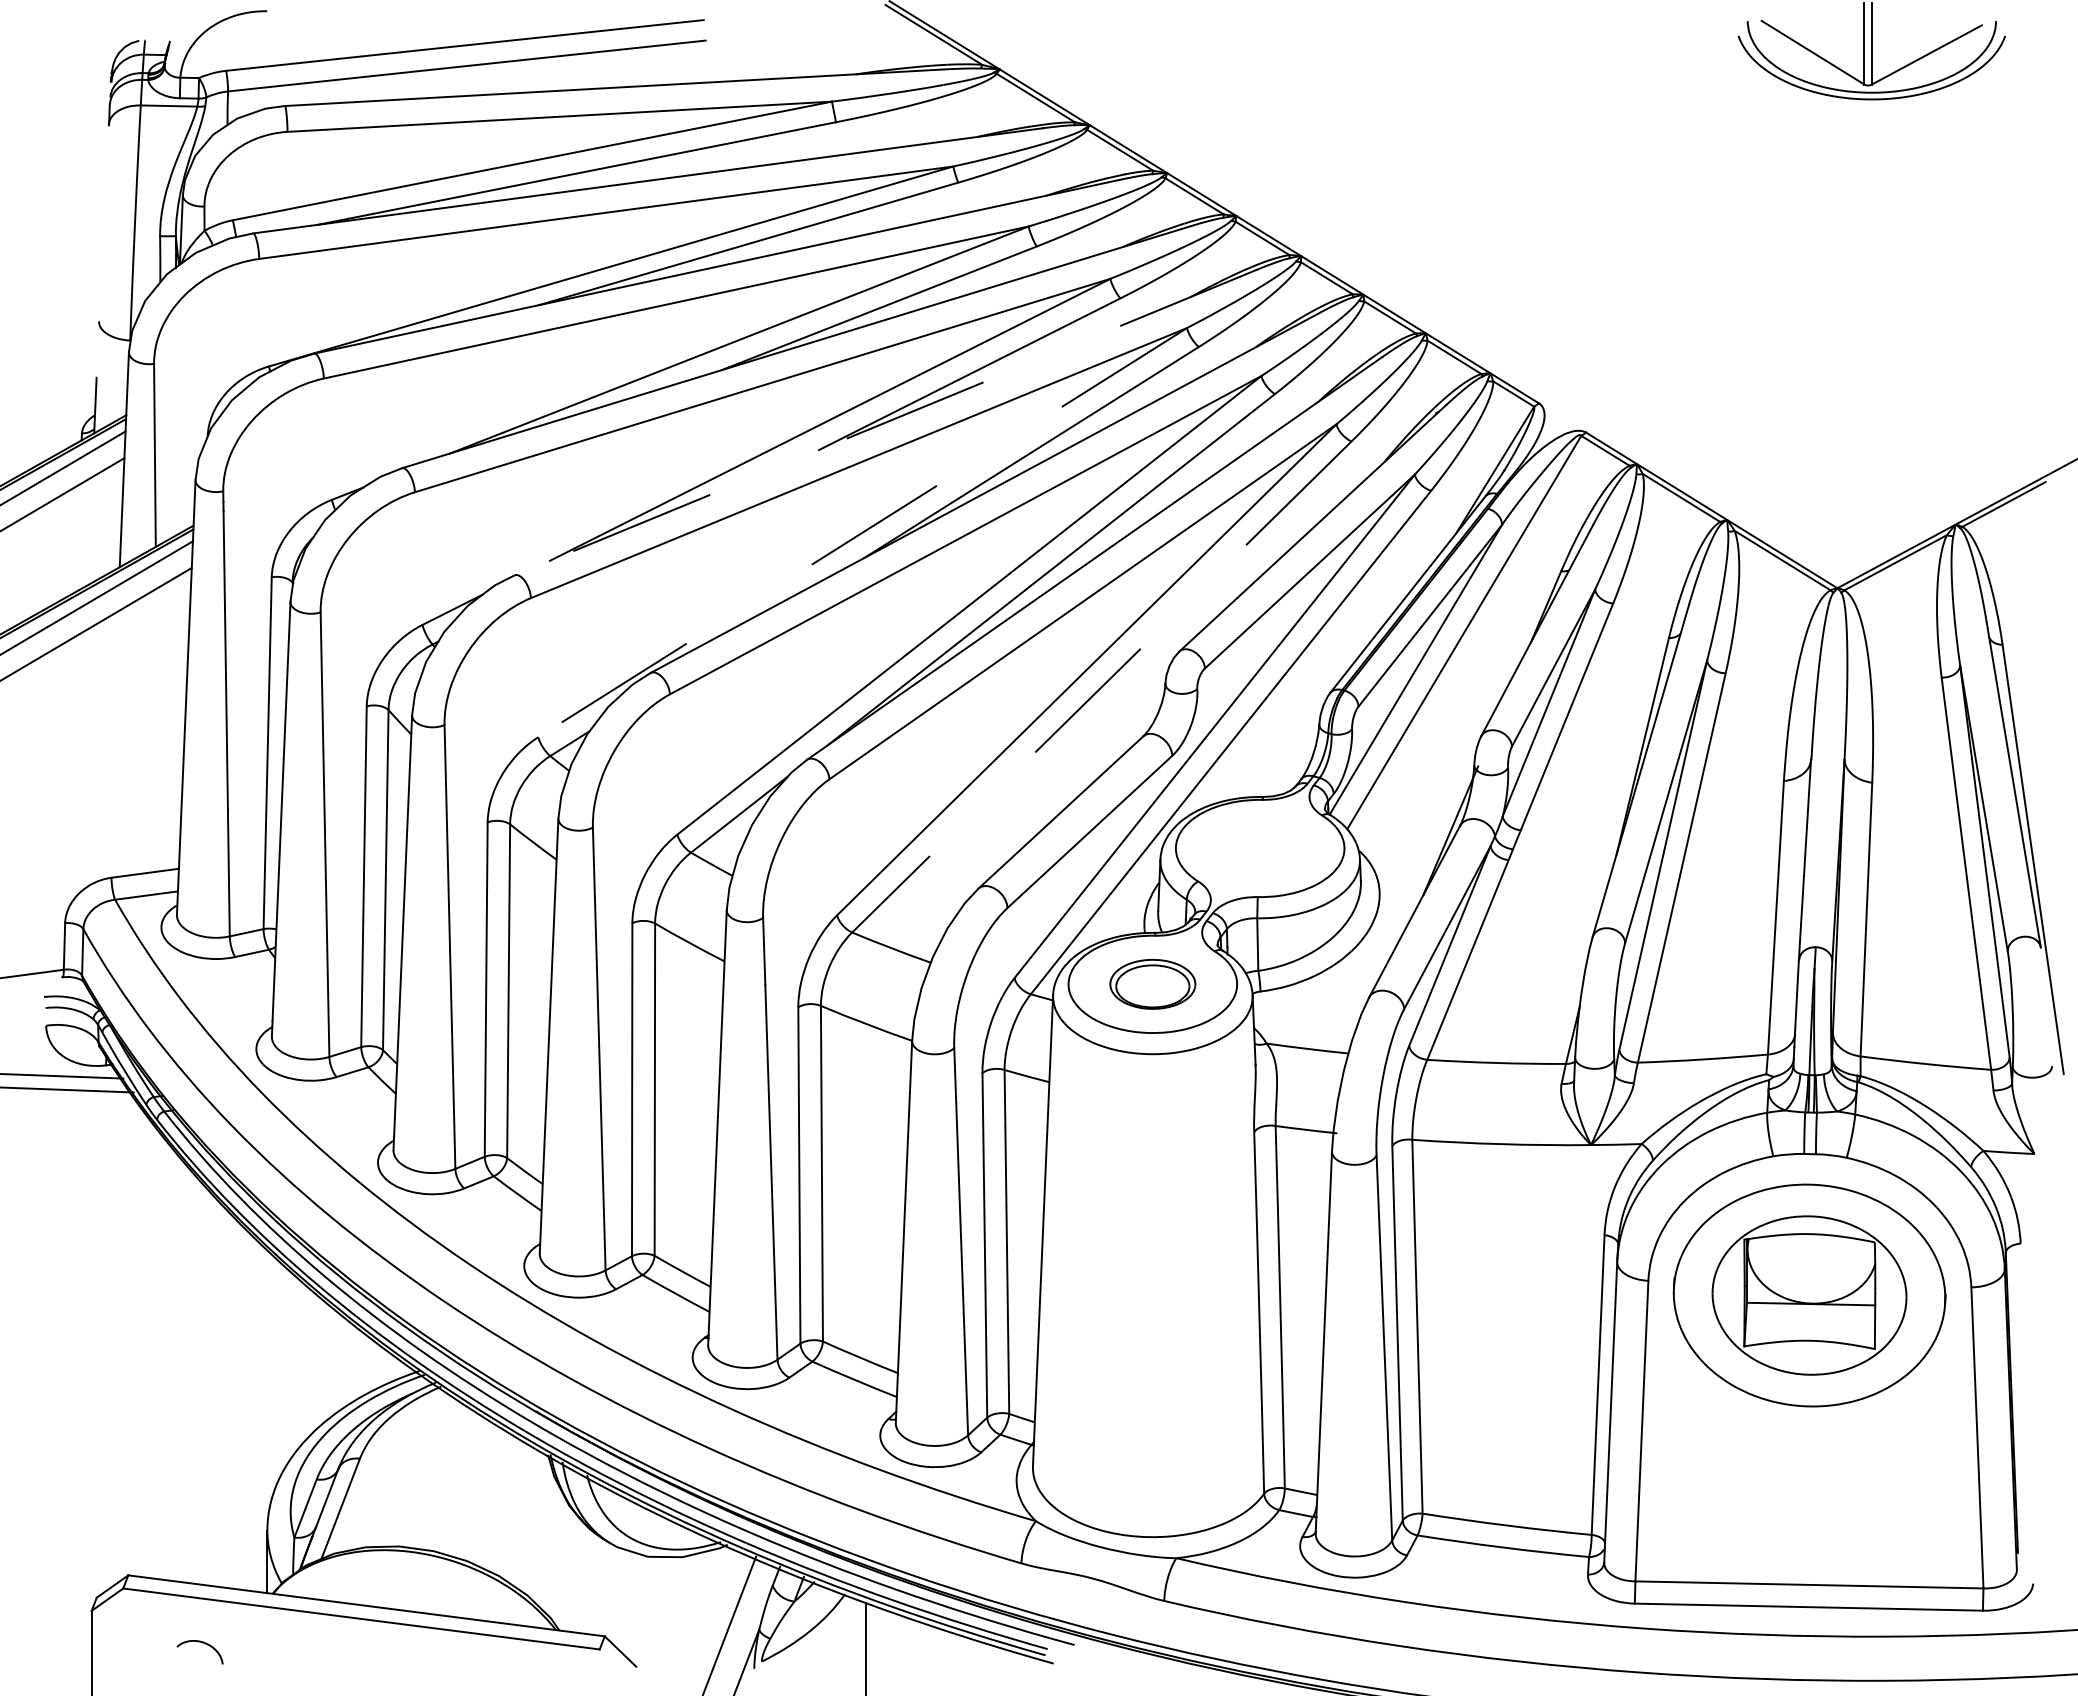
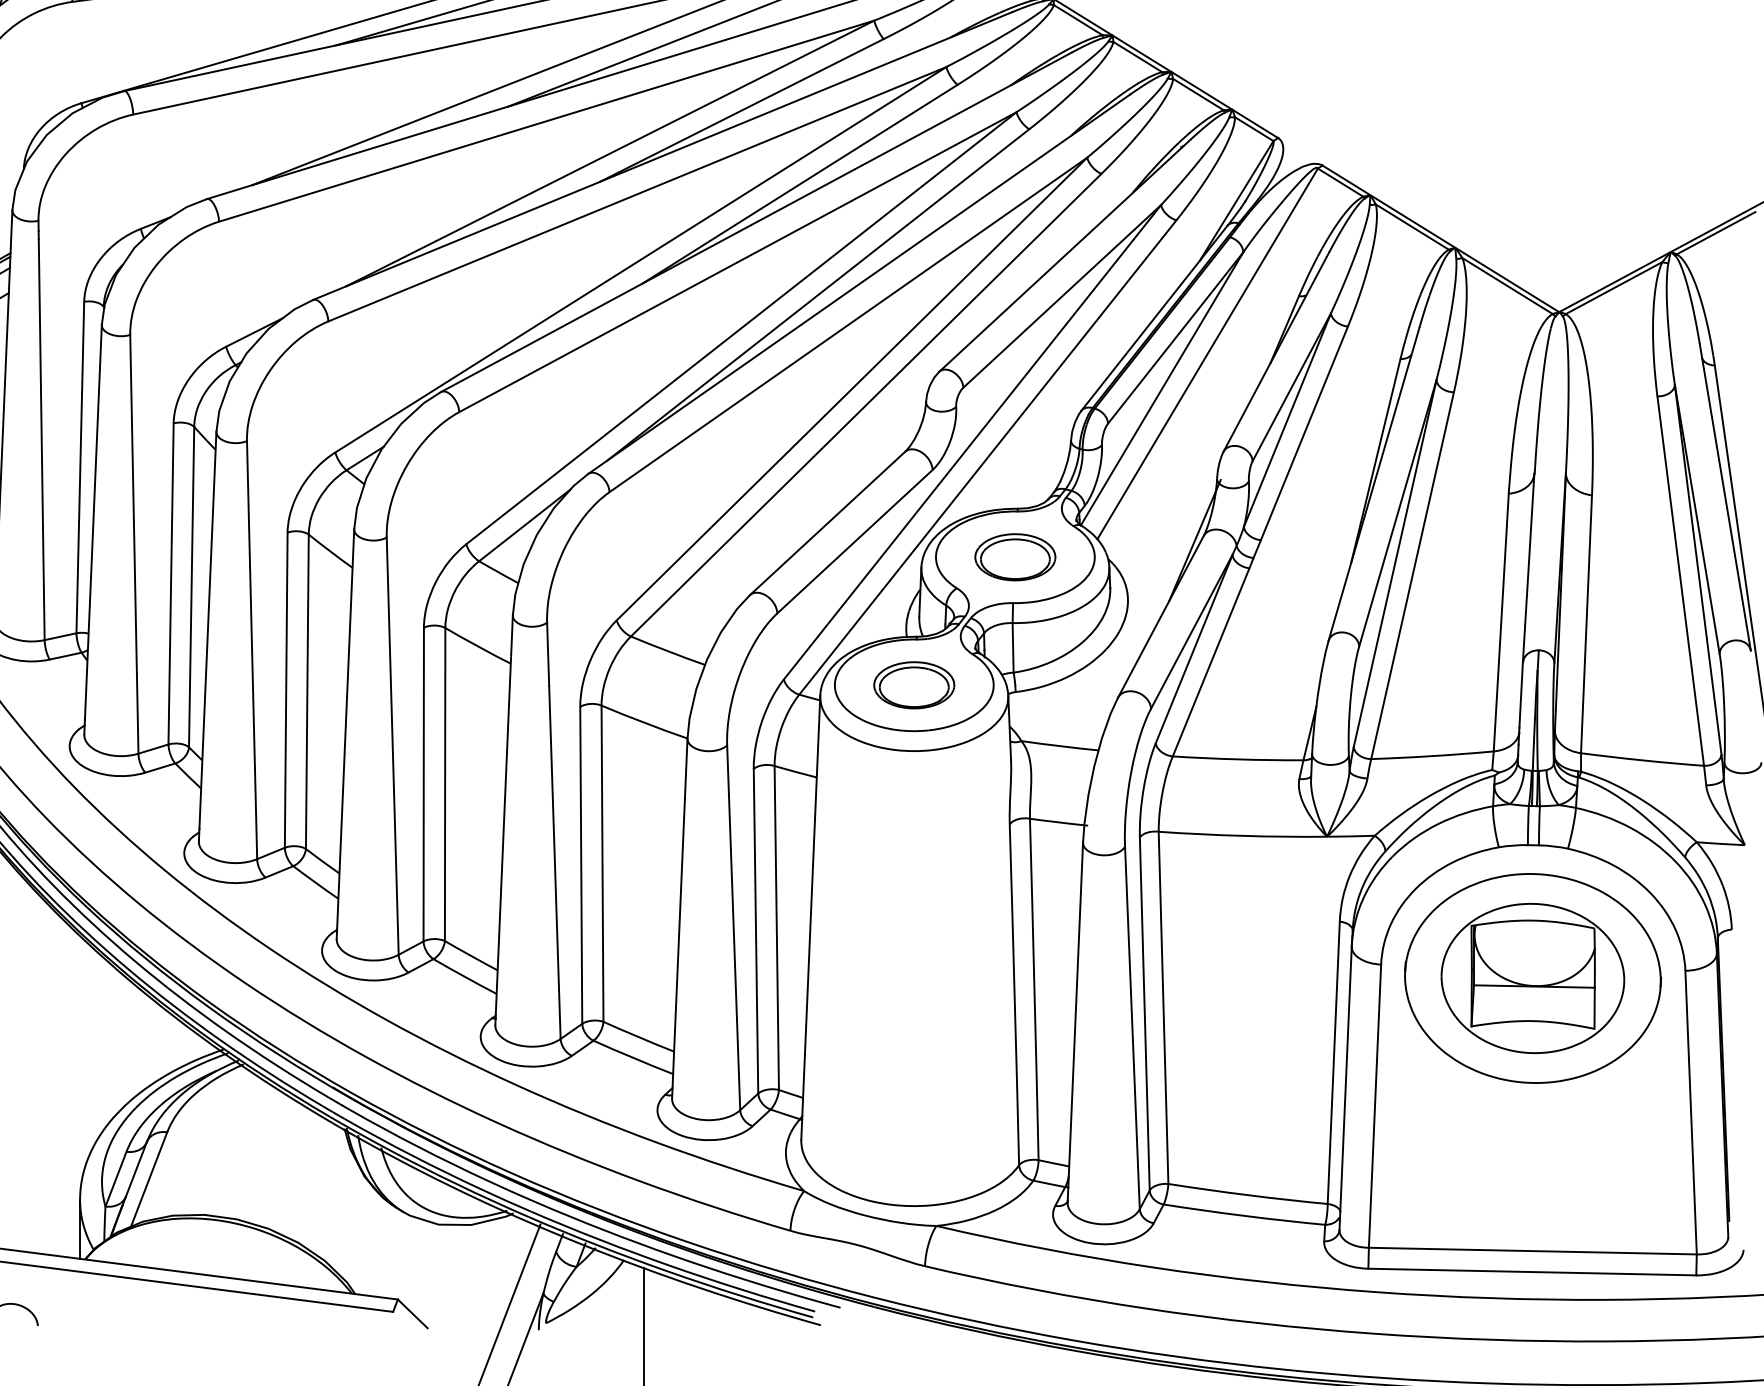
line: (885, 422) -> (662, 155), dashed -> solid
line: (862, 532) -> (640, 259), dashed -> solid
line: (1101, 687) -> (865, 405), dashed -> solid
part: (1259, 848) -> (1014, 557), added

